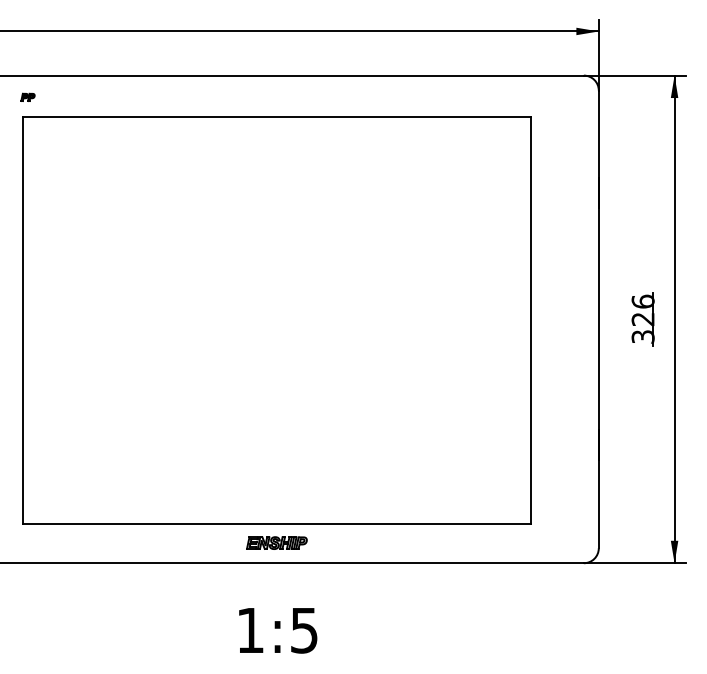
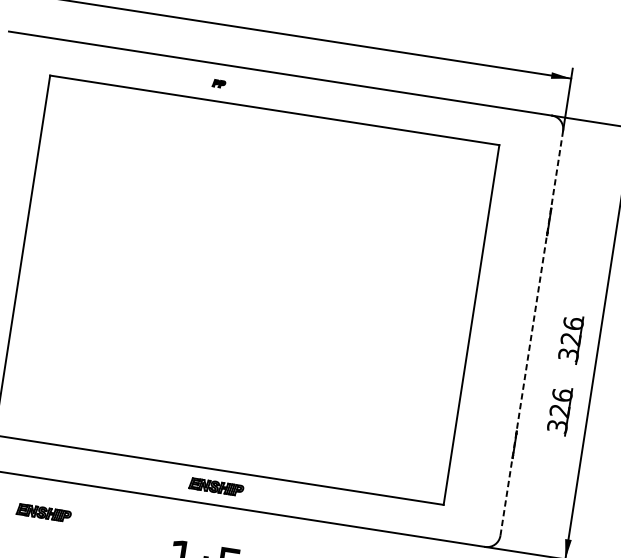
part: (27, 96) -> (218, 82), moved
line: (598, 319) -> (531, 333), solid -> dashed
part: (642, 400) -> (559, 411), added
part: (90, 600) -> (43, 512), added

